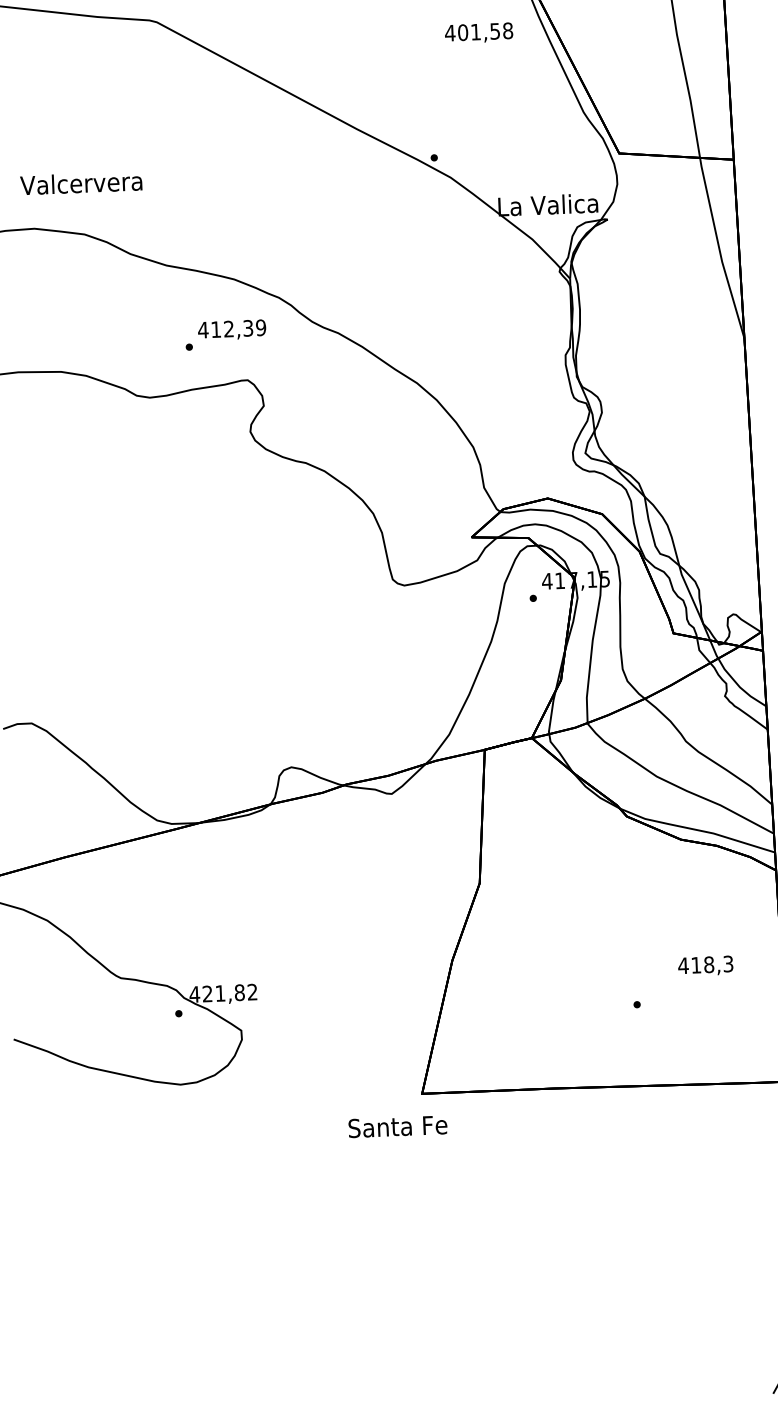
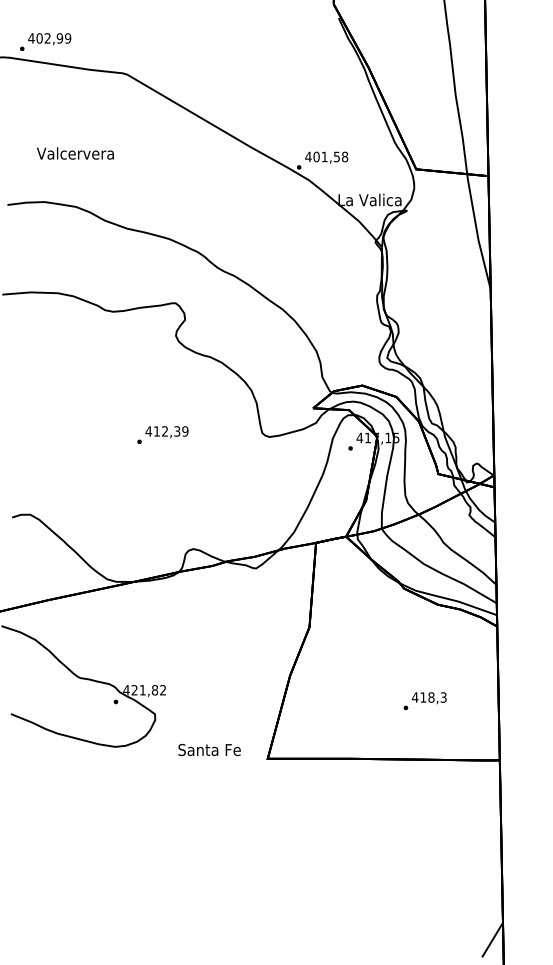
text: (478, 32) -> (326, 157), moved
text: (81, 183) -> (75, 153), moved
text: (225, 334) -> (162, 434), moved
text: (704, 966) -> (428, 698), moved
text: (397, 1127) -> (209, 750), moved

